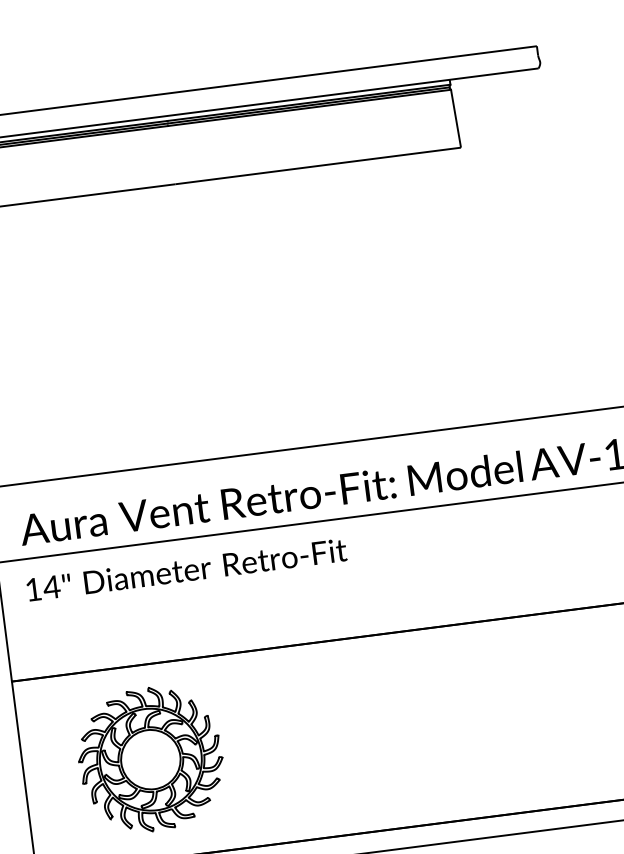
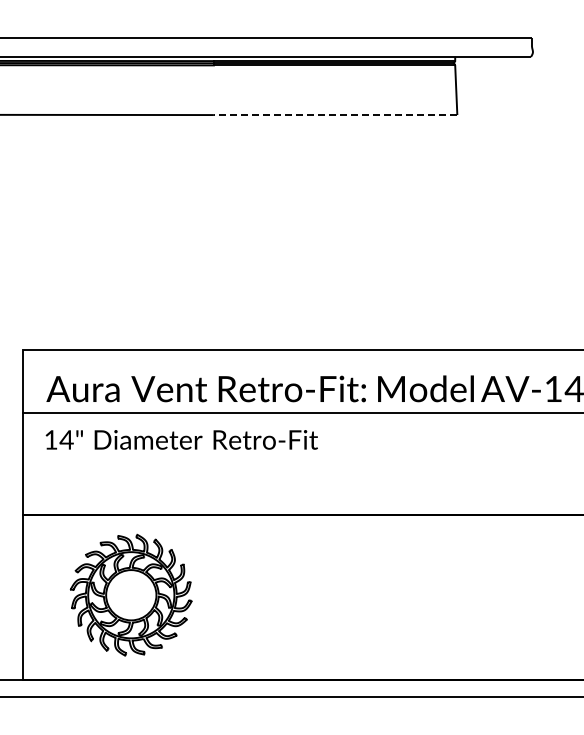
line: (318, 166) -> (335, 115), solid -> dashed

